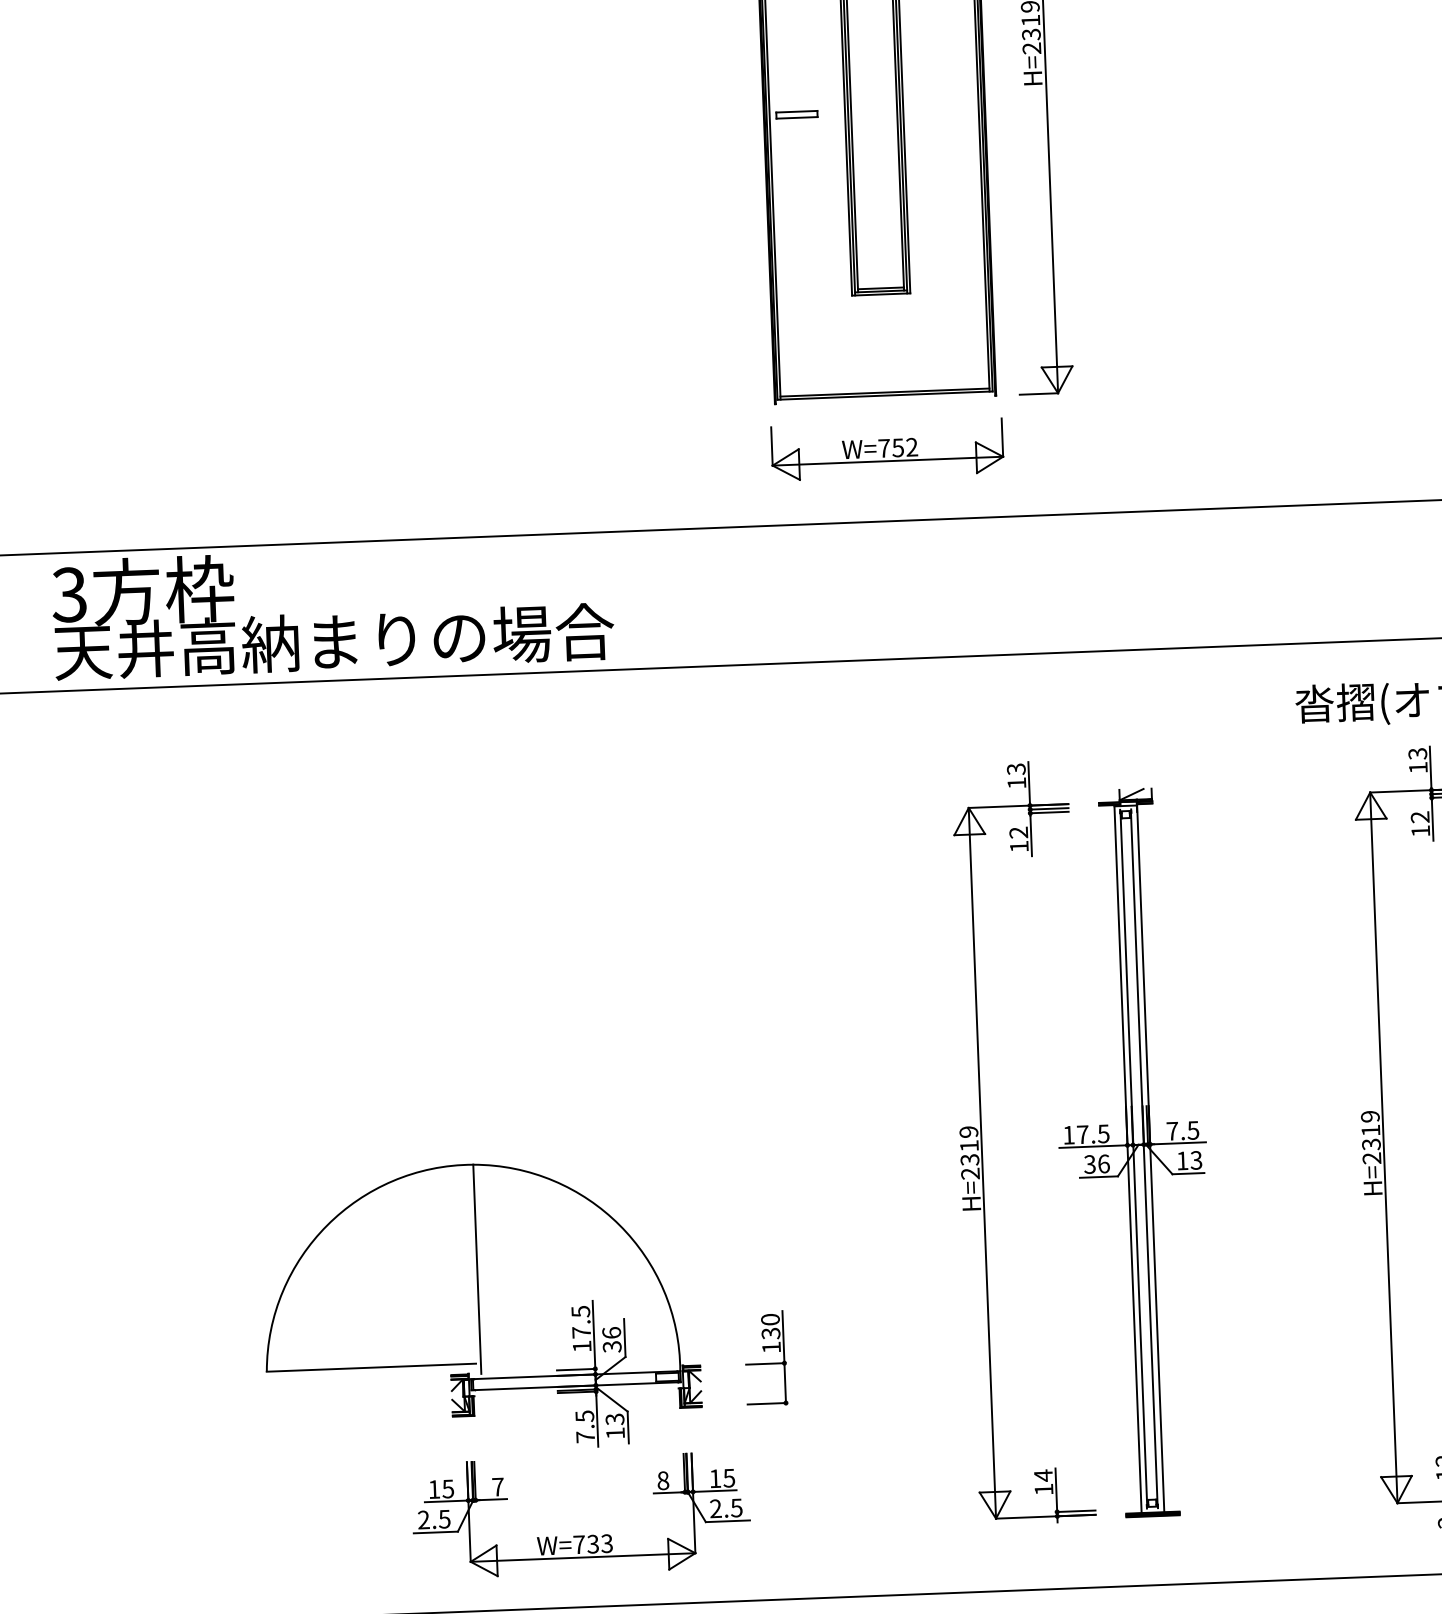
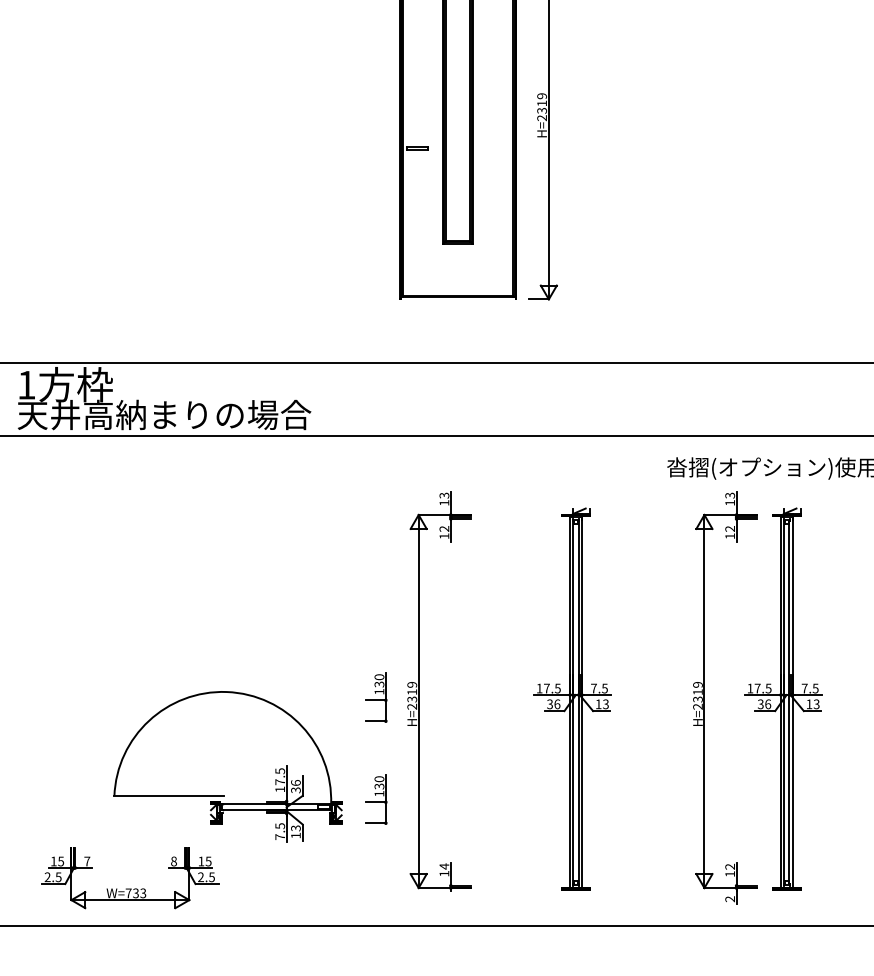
part: (885, 449) -> (457, 325), removed
text: (69, 593) -> (26, 384), 3 -> 1
part: (983, 1144) -> (419, 691), moved
part: (758, 1164) -> (376, 697), added
line: (476, 1268) -> (226, 746), removed
part: (582, 1535) -> (130, 888), moved

